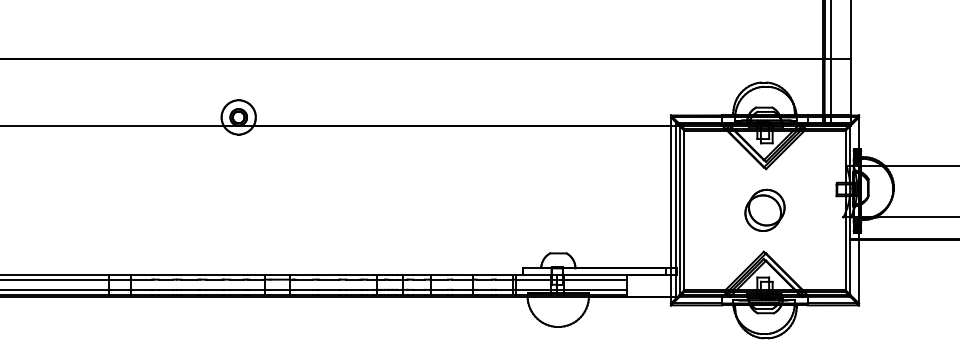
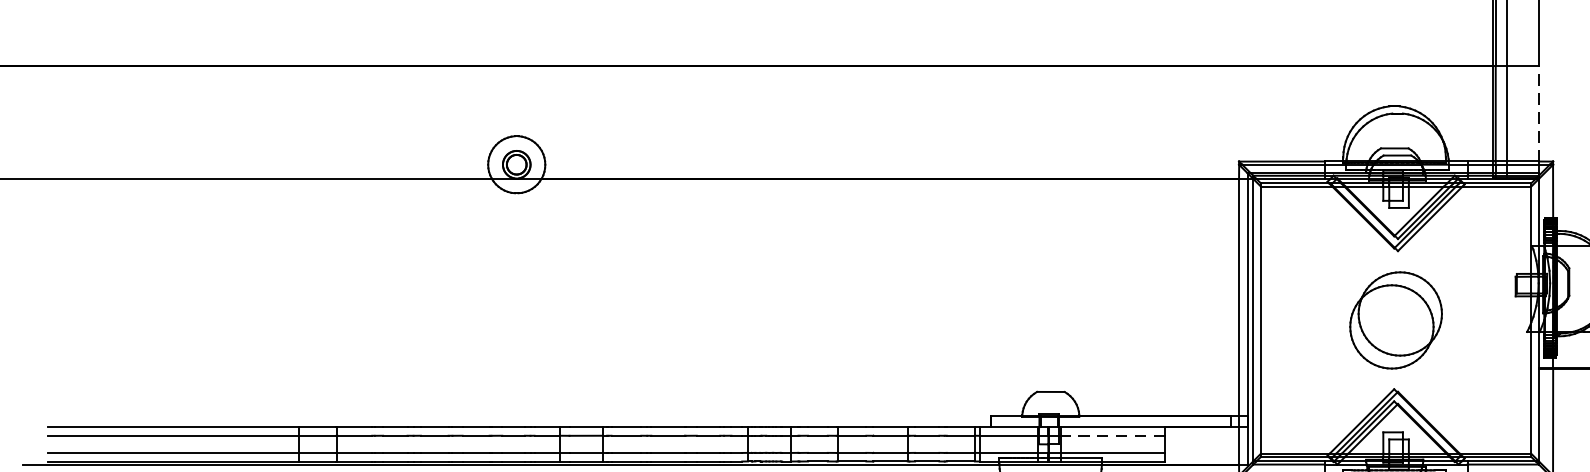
line: (850, 86) -> (1538, 113), solid -> dashed
part: (764, 209) -> (1395, 318), size x1.4
line: (595, 279) -> (1112, 435), solid -> dashed

